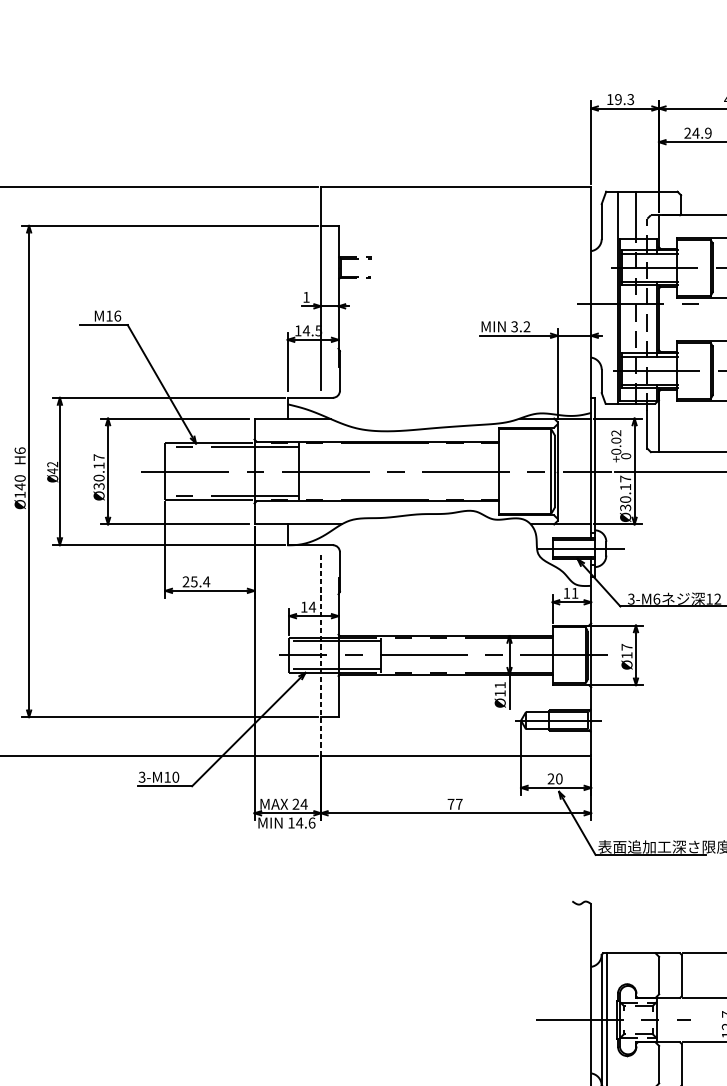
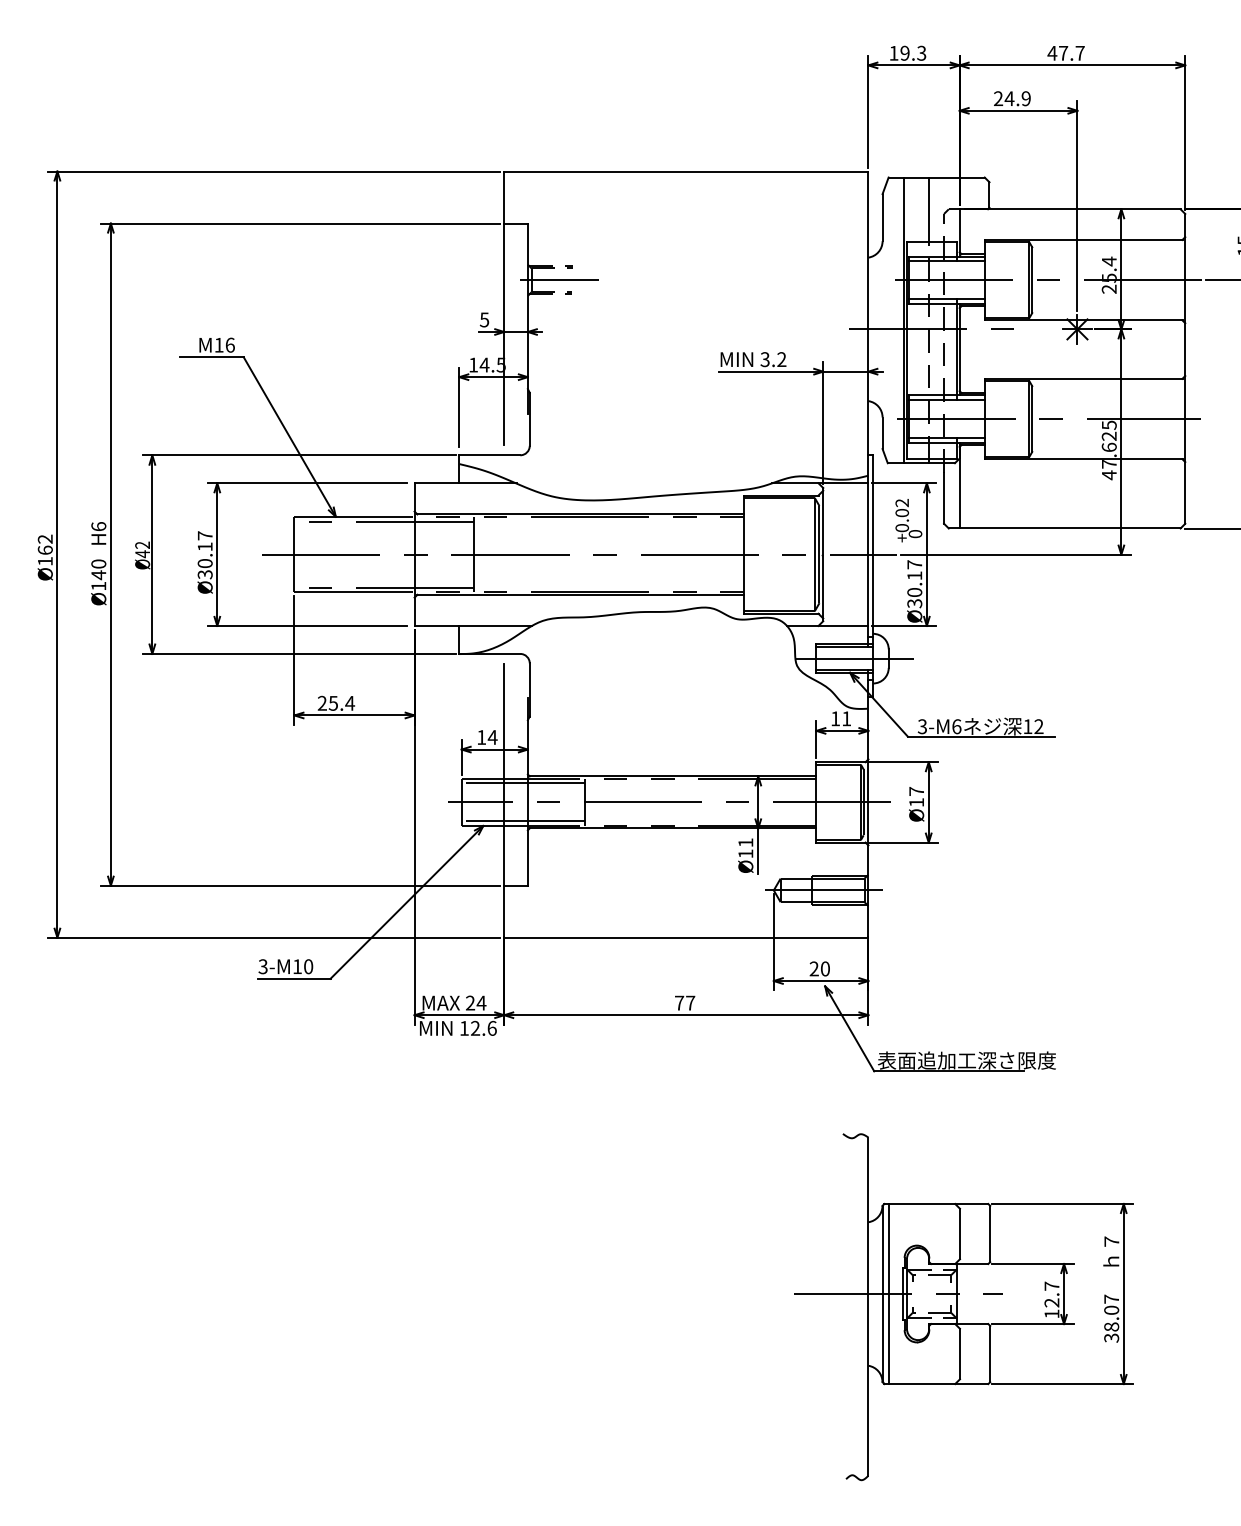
line: (362, 268) -> (559, 280), added
text: (306, 297) -> (484, 319), 1 -> 5
line: (321, 653) -> (504, 800), dashed -> solid
text: (299, 822) -> (475, 1027), 14.6 -> 12.6

